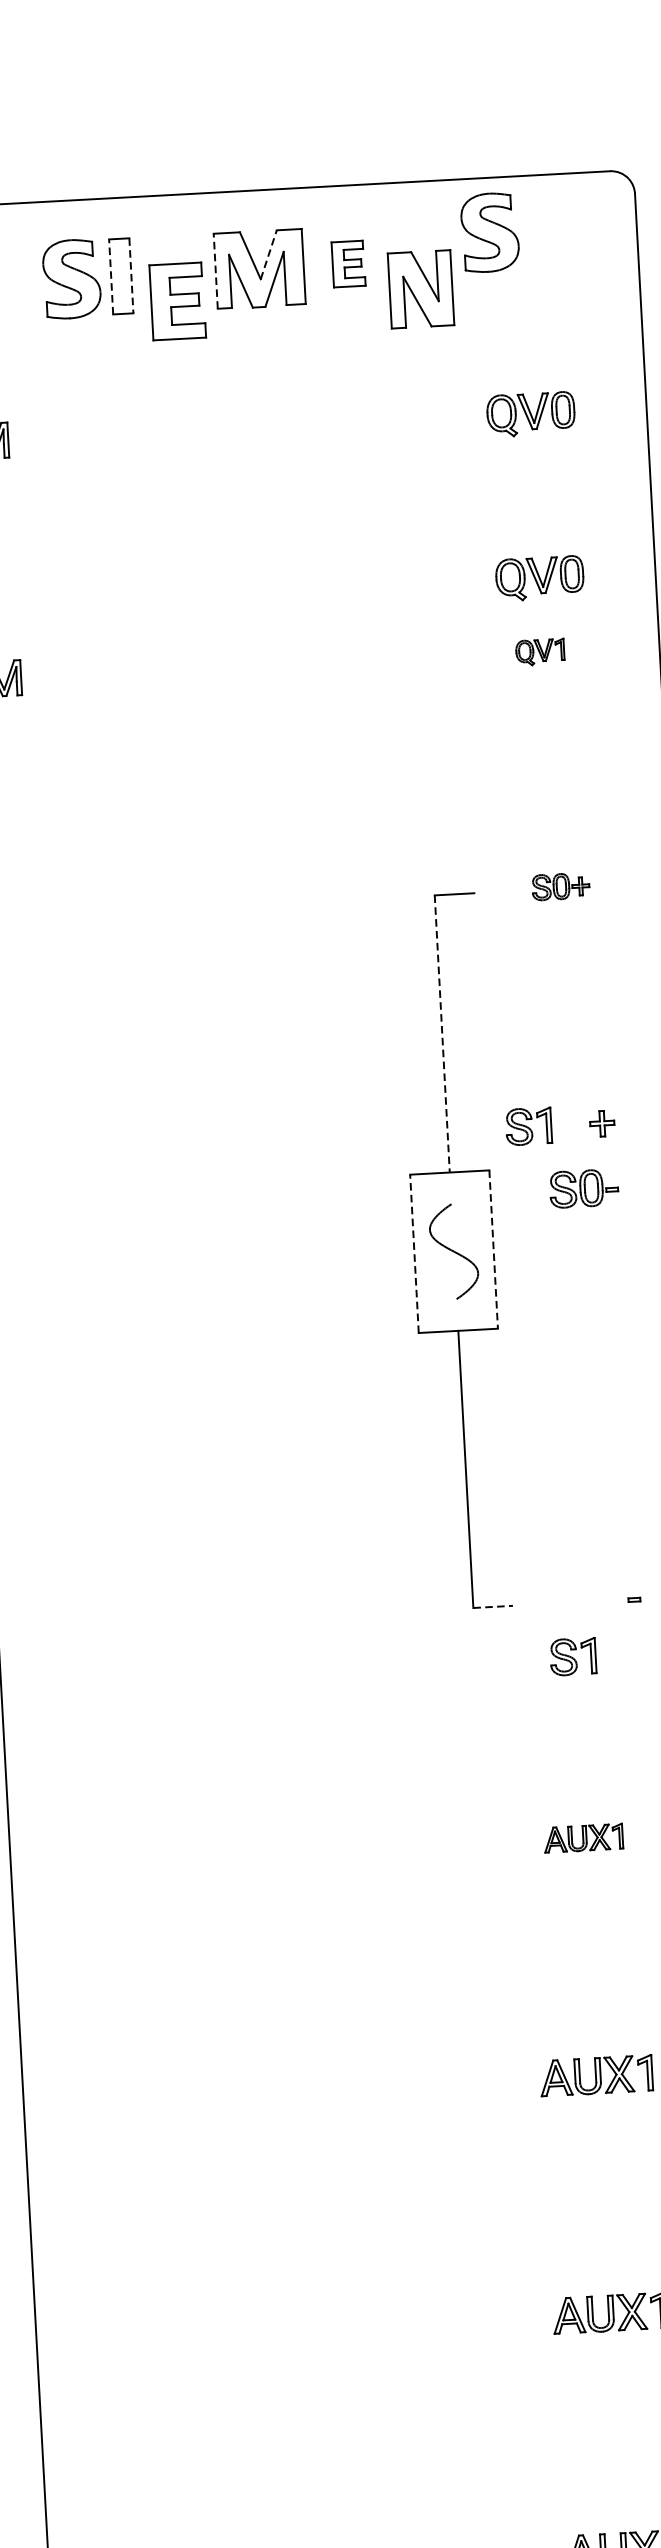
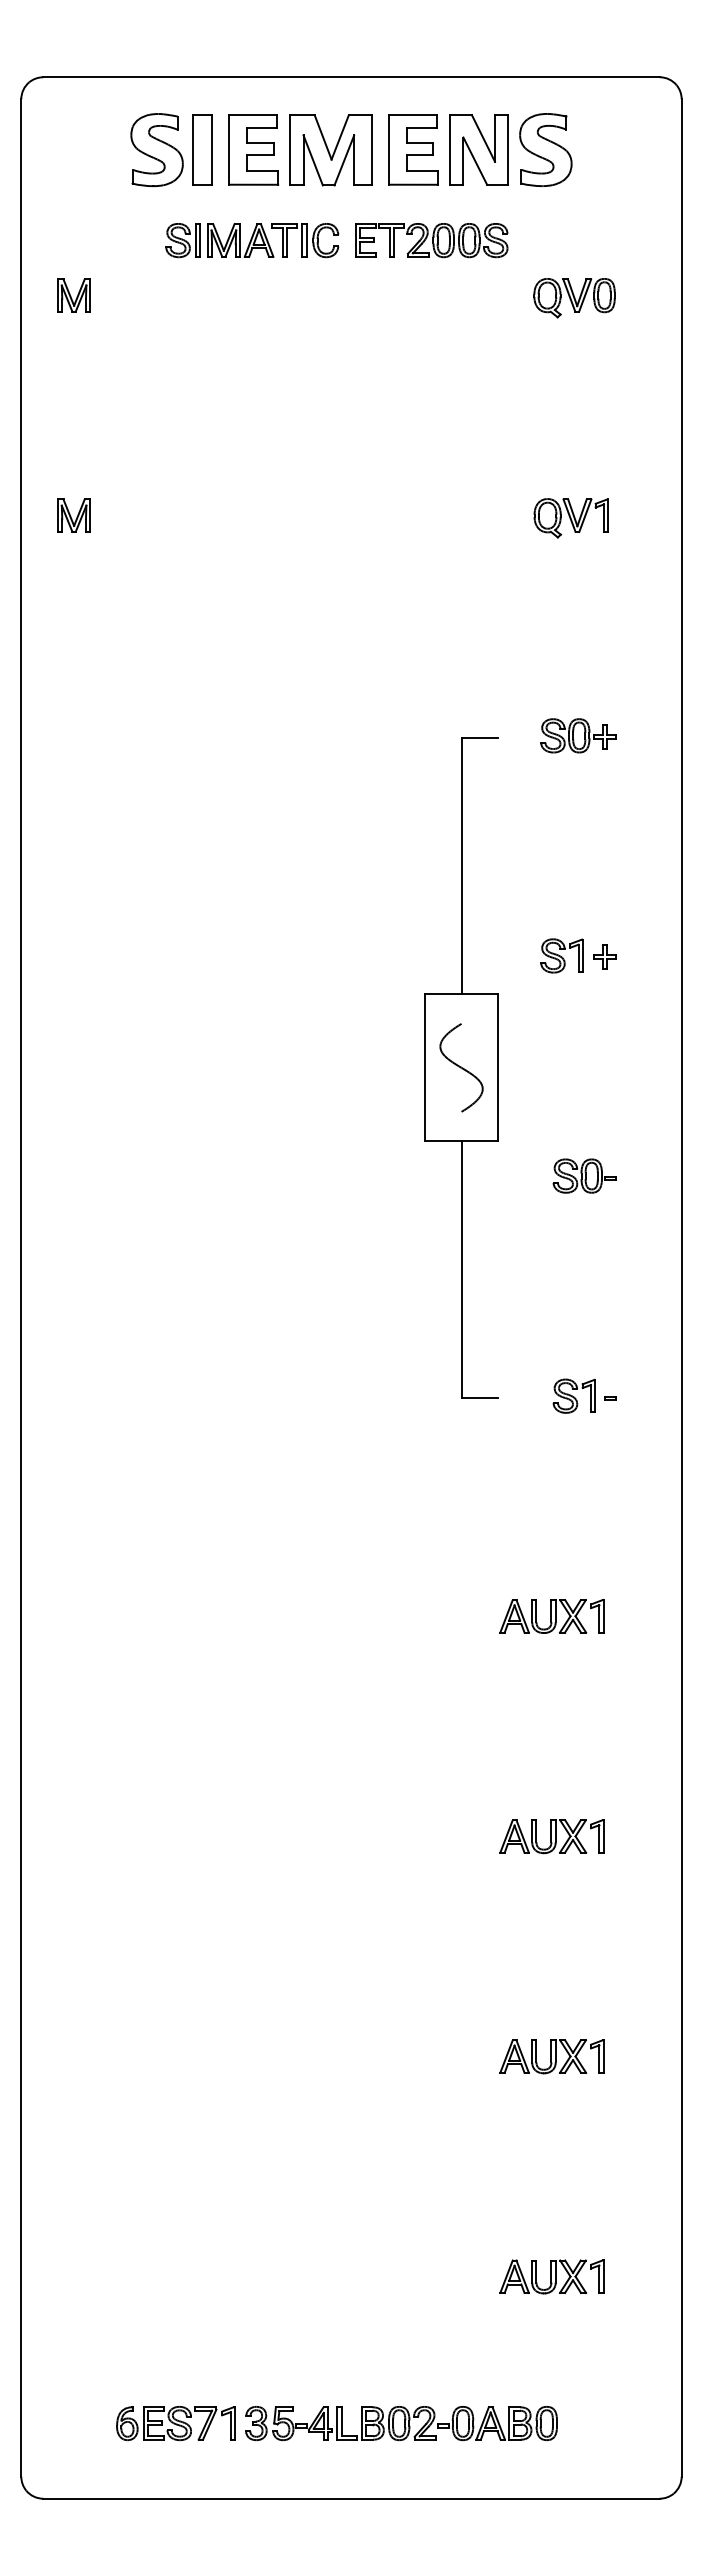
part: (489, 232) -> (545, 149), moved
line: (269, 254) -> (340, 137), dashed -> solid
part: (348, 263) -> (413, 149), size x1.67
line: (215, 270) -> (290, 149), dashed -> solid
line: (131, 275) -> (212, 149), dashed -> solid
line: (111, 276) -> (193, 149), dashed -> solid
part: (420, 288) -> (478, 149), moved
part: (177, 300) -> (253, 149), moved
part: (373, 360) -> (431, 240), added
part: (180, 371) -> (252, 240), added
part: (539, 578) -> (574, 450), removed
part: (539, 652) -> (570, 518), size x1.67
part: (560, 886) -> (578, 735), size x1.43
line: (442, 1034) -> (461, 866), dashed -> solid
part: (528, 1126) -> (561, 955), moved
part: (583, 1188) -> (584, 1175), moved
line: (493, 1250) -> (498, 1068), dashed -> solid
line: (414, 1253) -> (424, 1067), dashed -> solid
line: (493, 1607) -> (480, 1398), dashed -> solid
part: (572, 1656) -> (573, 1395), moved
part: (583, 1838) -> (551, 1616), size x1.43

